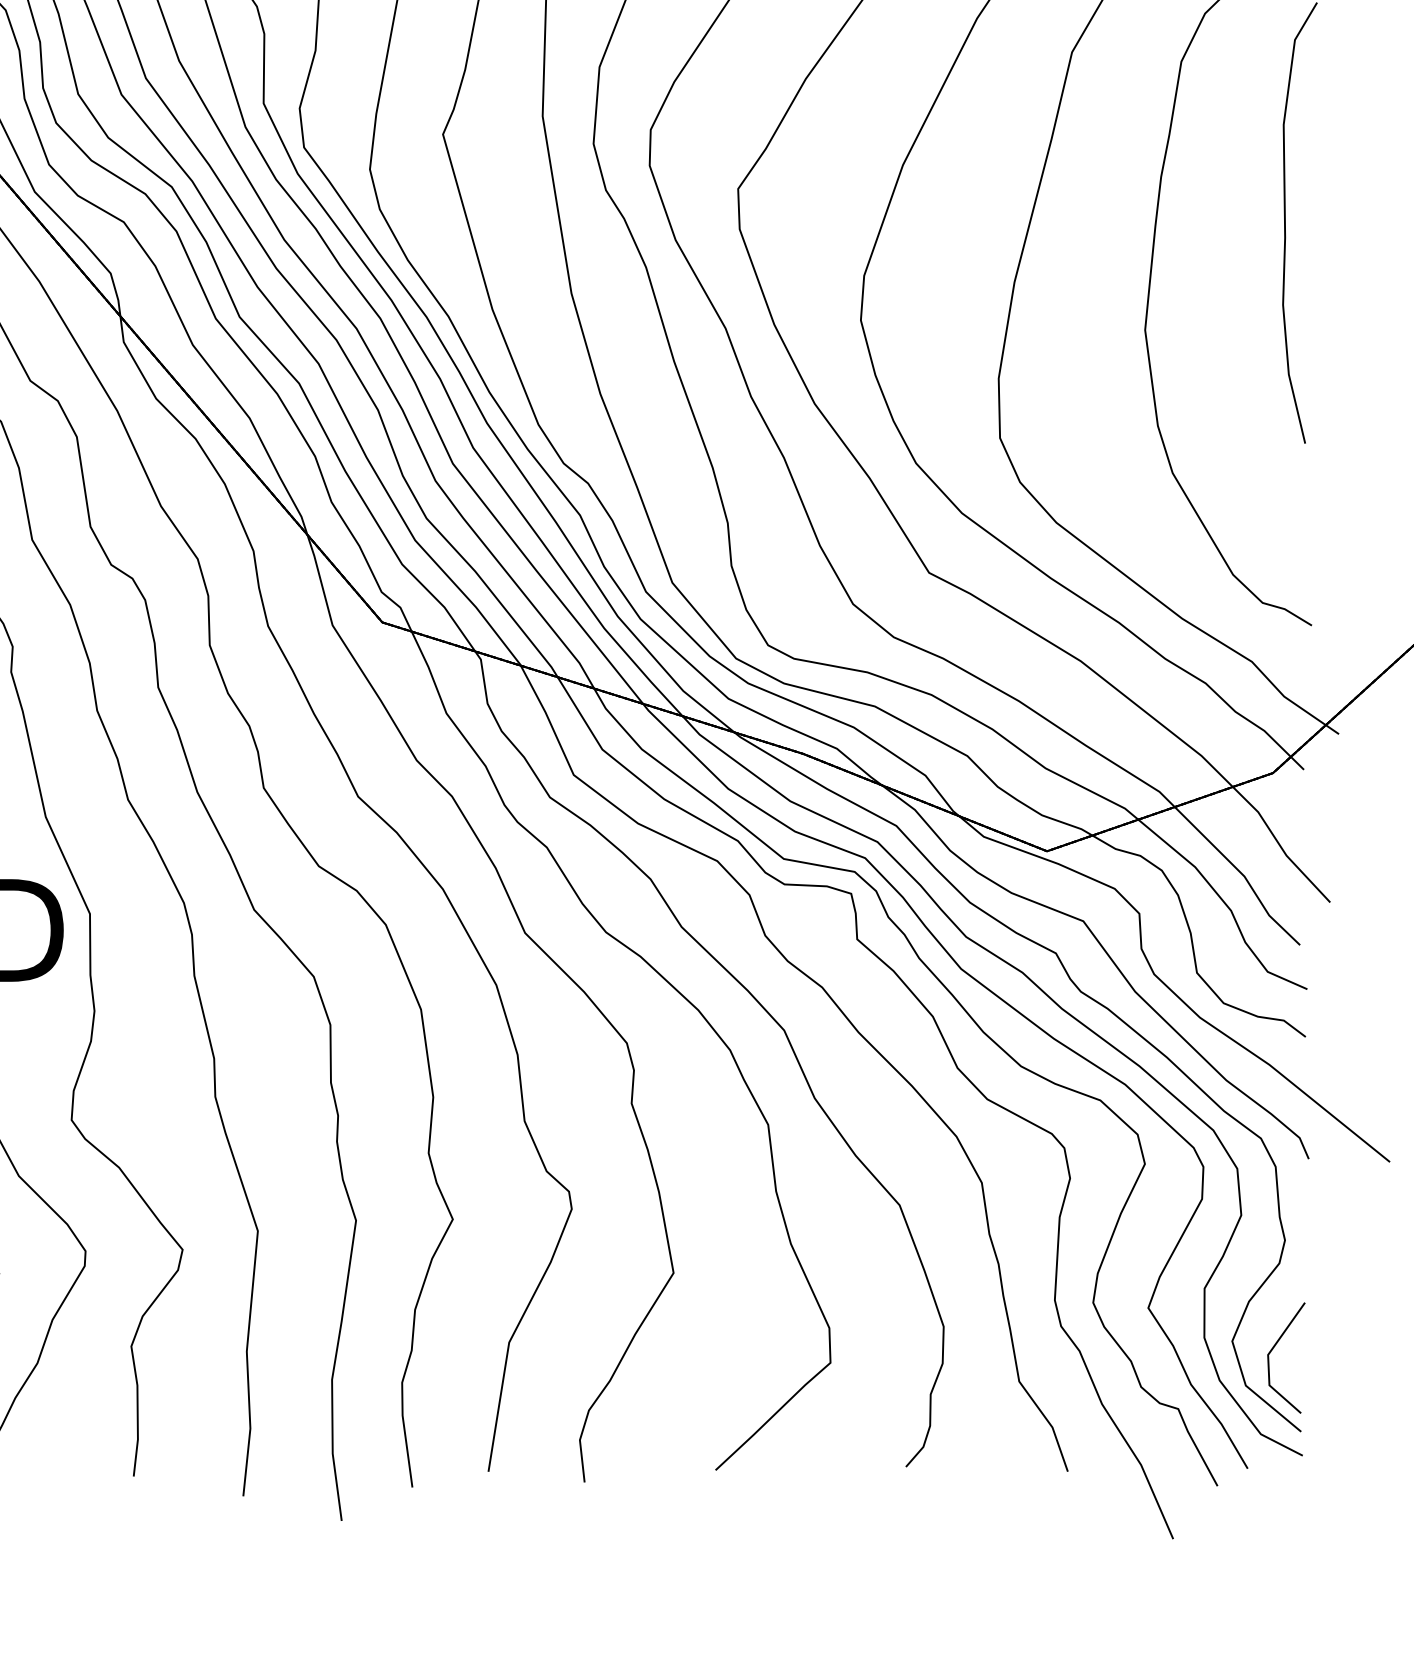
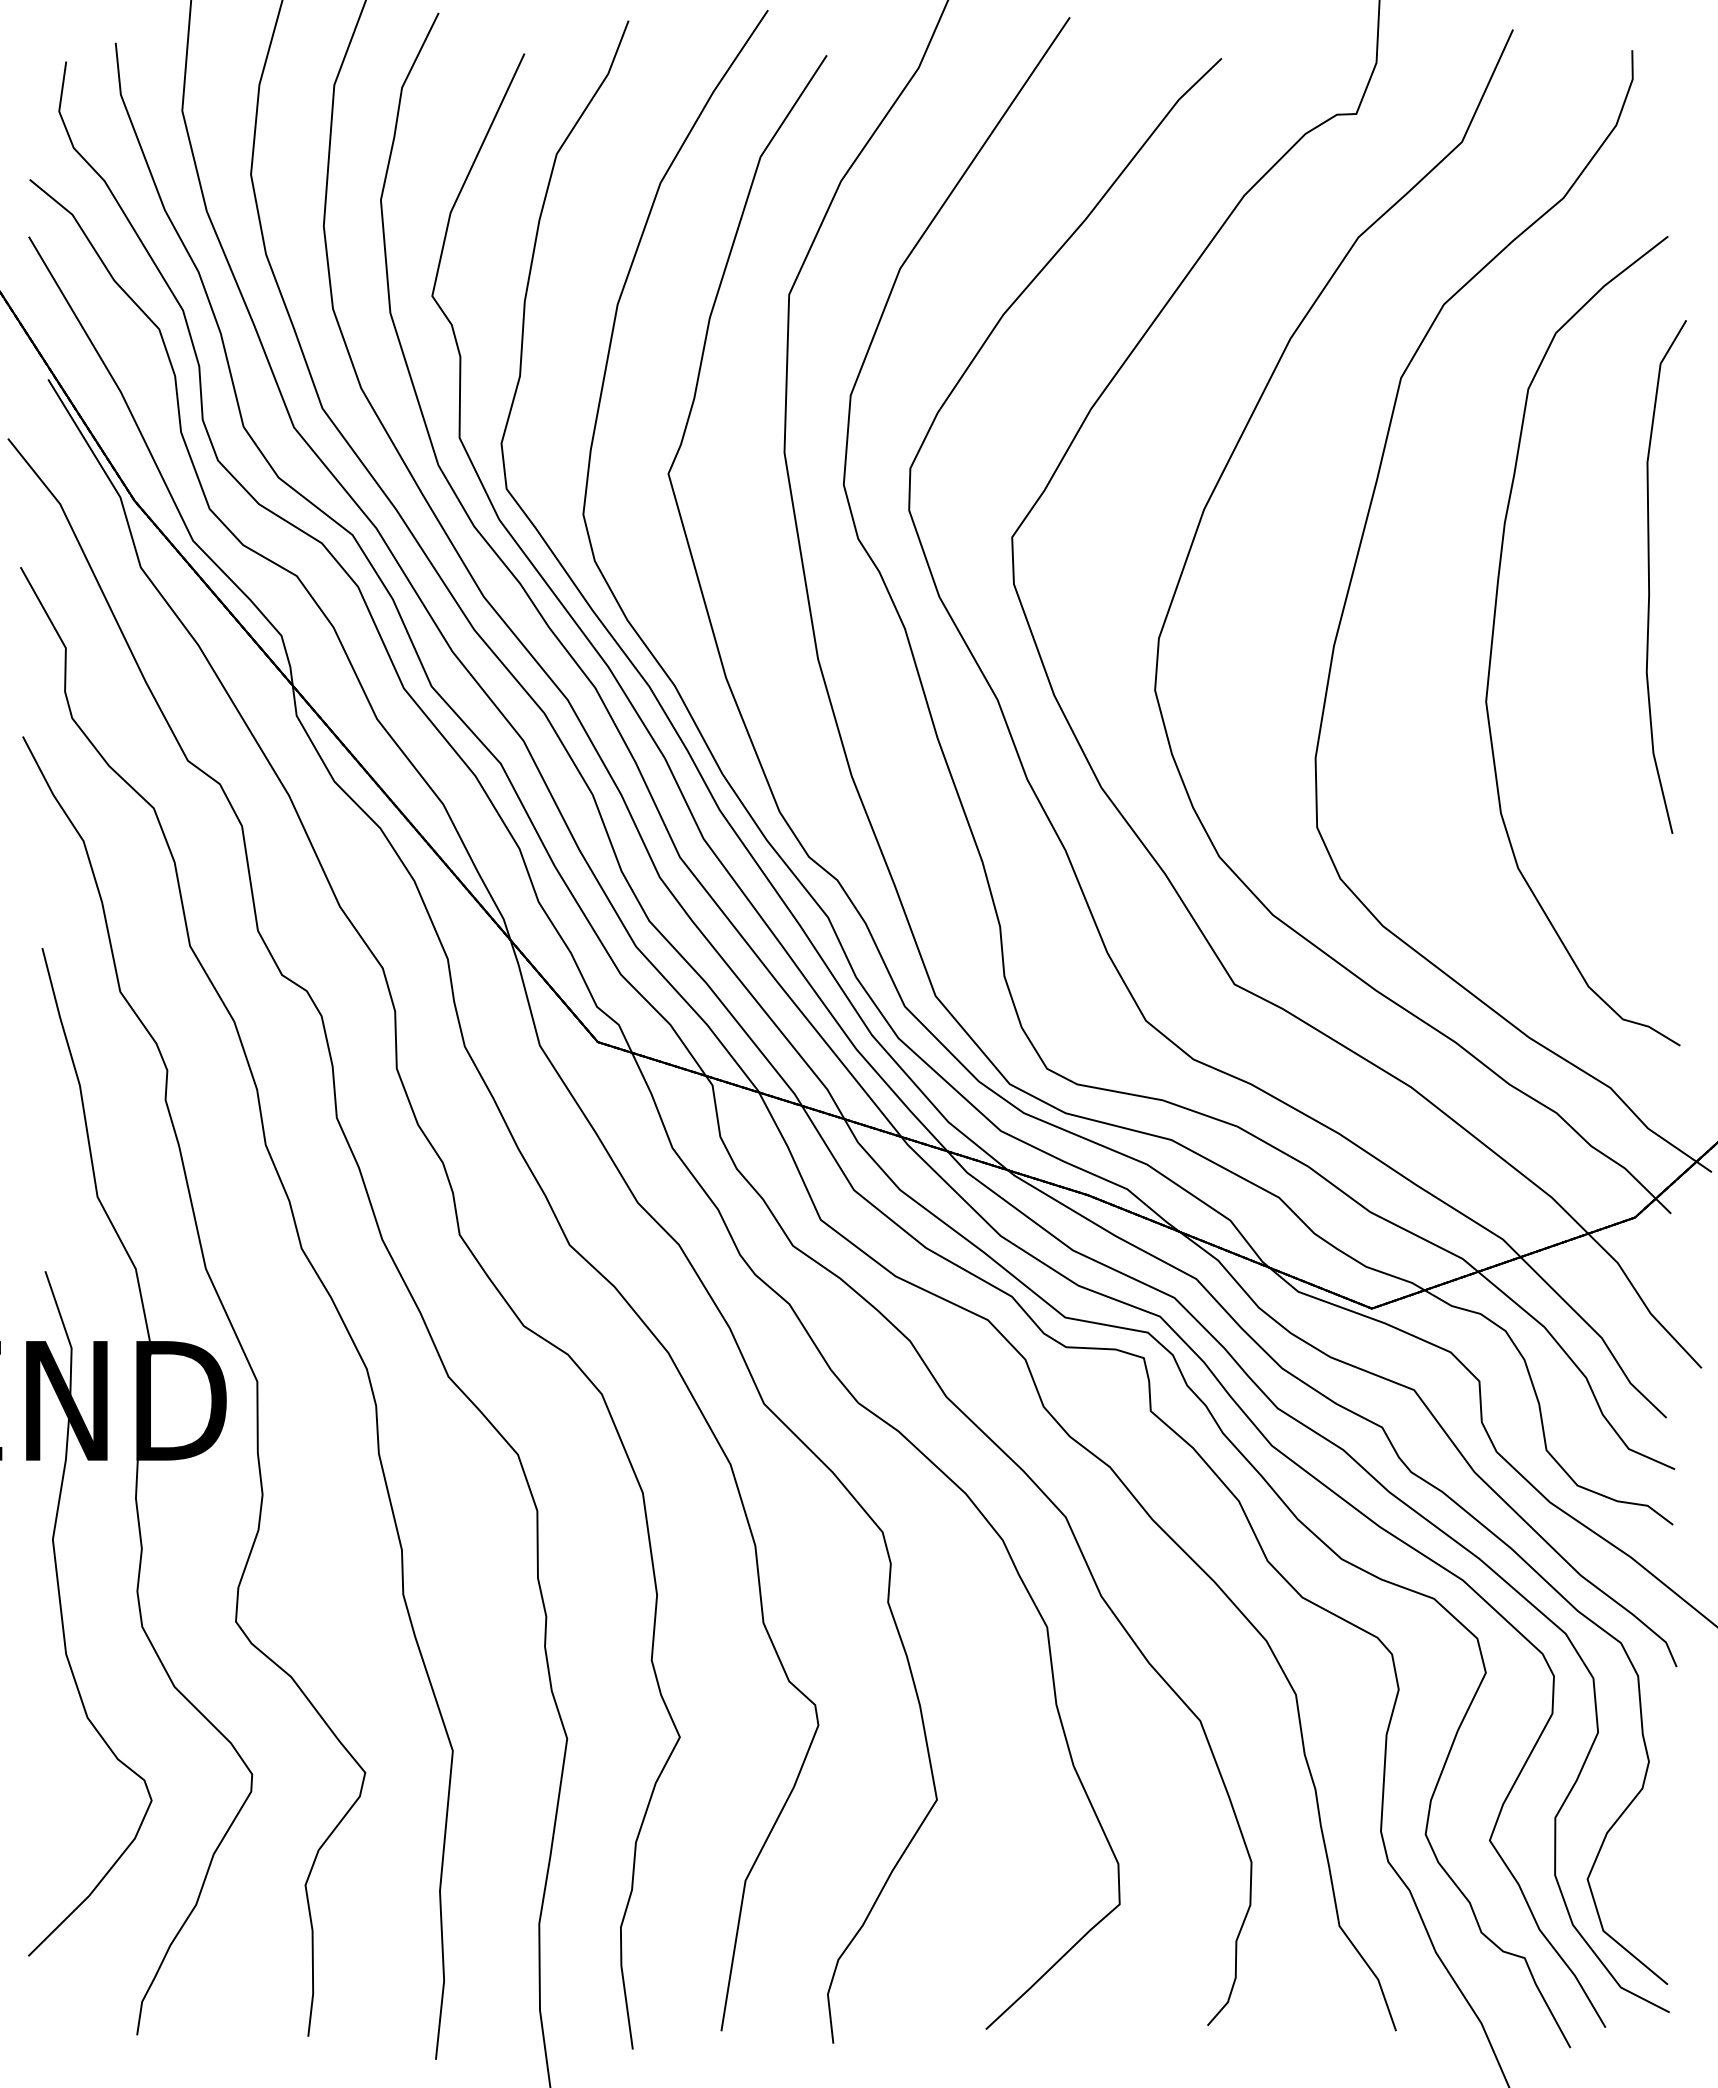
line: (1273, 1349) -> (1635, 1888), removed

